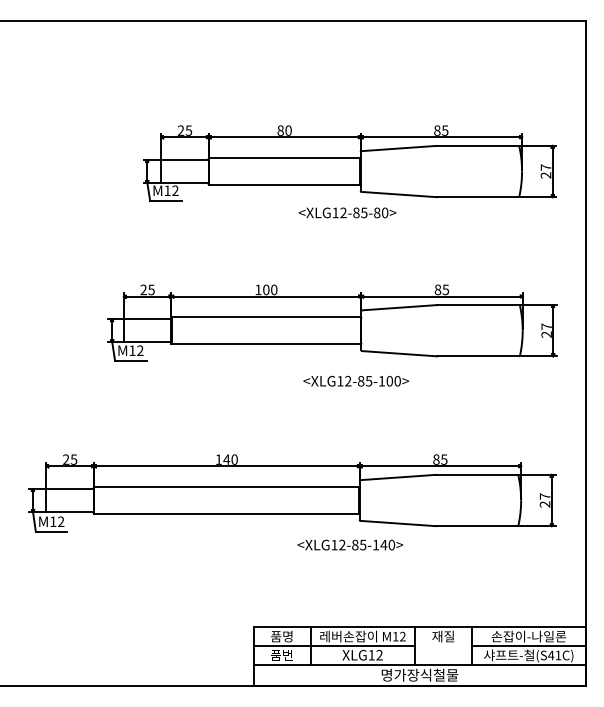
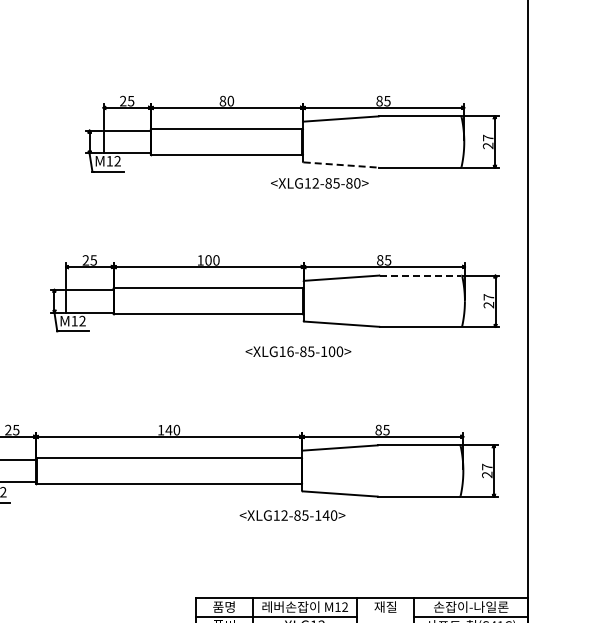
line: (398, 194) -> (340, 164), solid -> dashed
text: (347, 212) -> (319, 182), moved
line: (478, 305) -> (420, 275), solid -> dashed
text: (348, 381) -> (290, 351), <XLG12-85-100> -> <XLG16-85-100>

